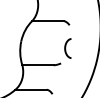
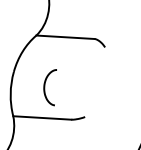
curve: (66, 47) -> (46, 85), moved

